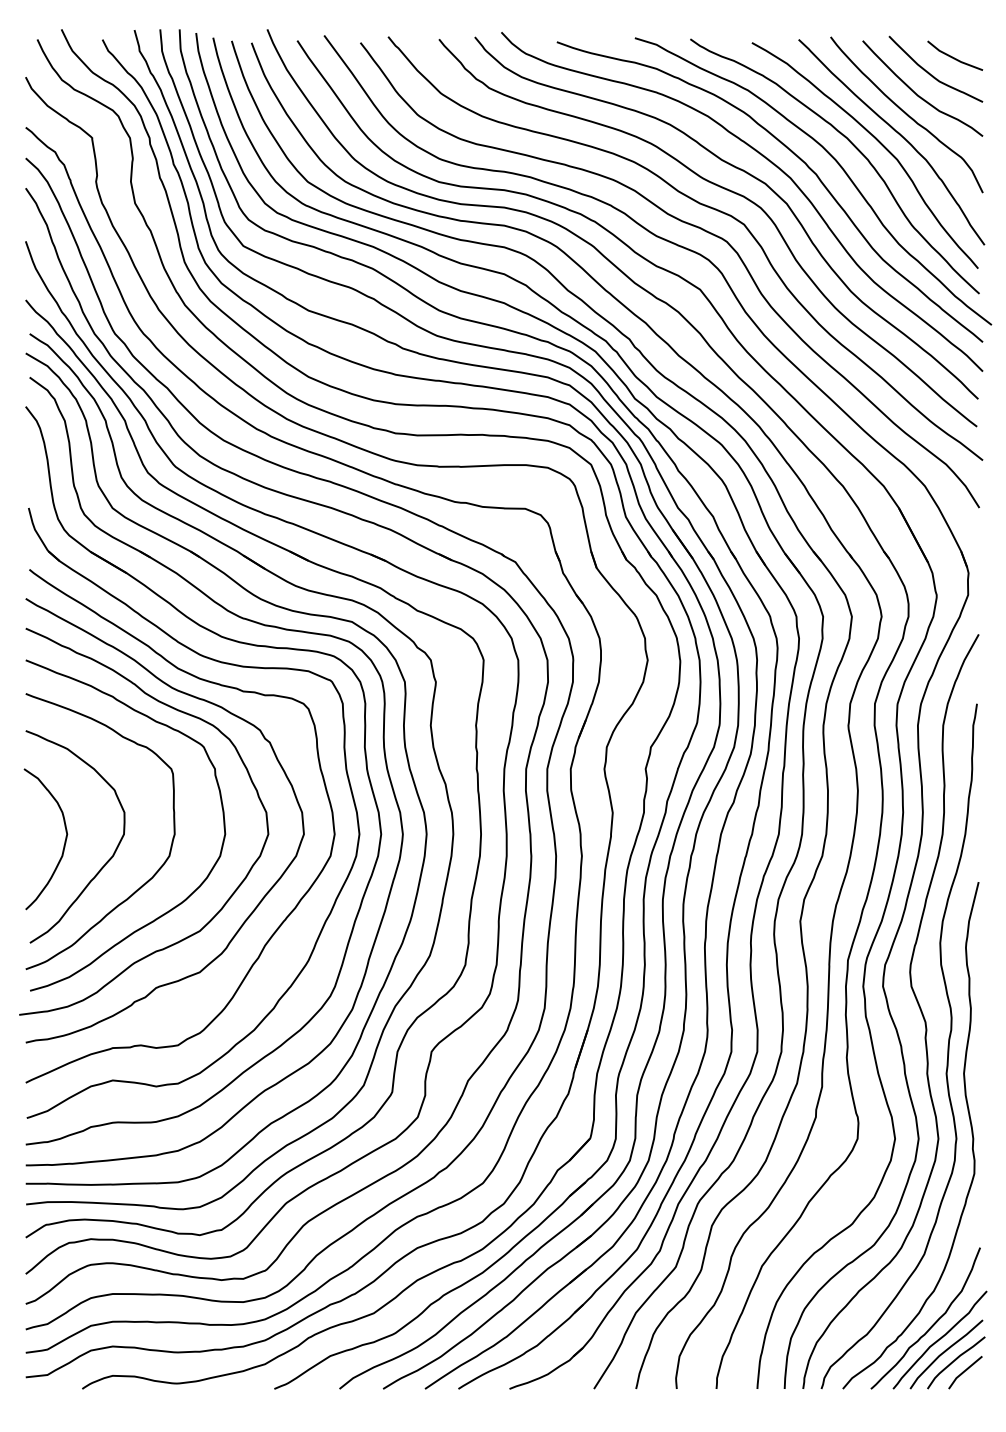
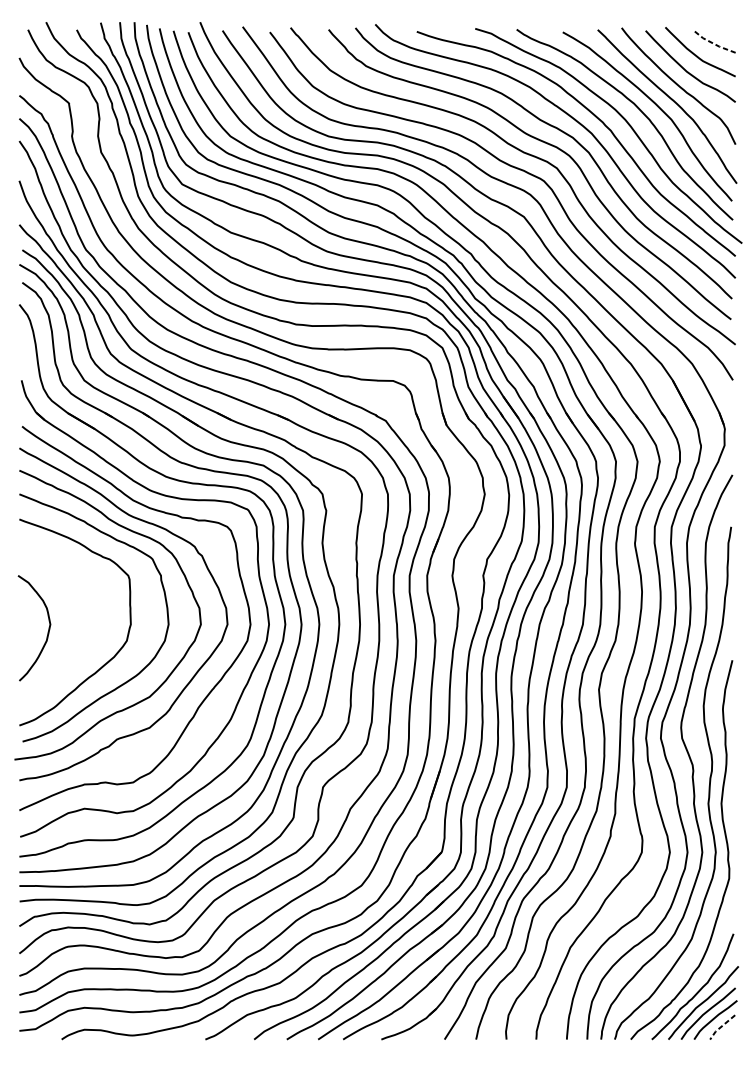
line: (953, 58) -> (713, 43), solid -> dashed
curve: (105, 862) -> (79, 645), removed
line: (963, 1372) -> (721, 1027), solid -> dashed

